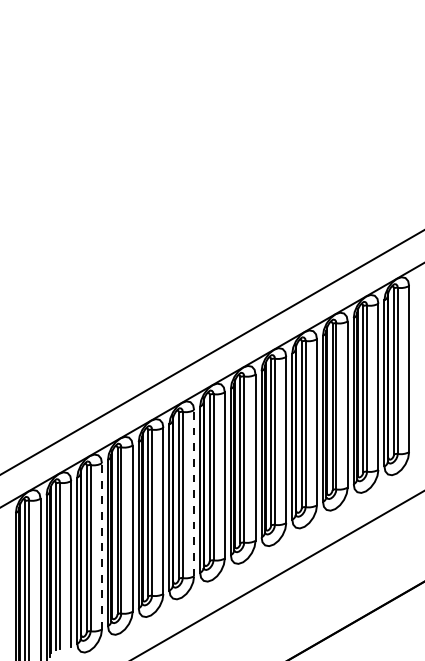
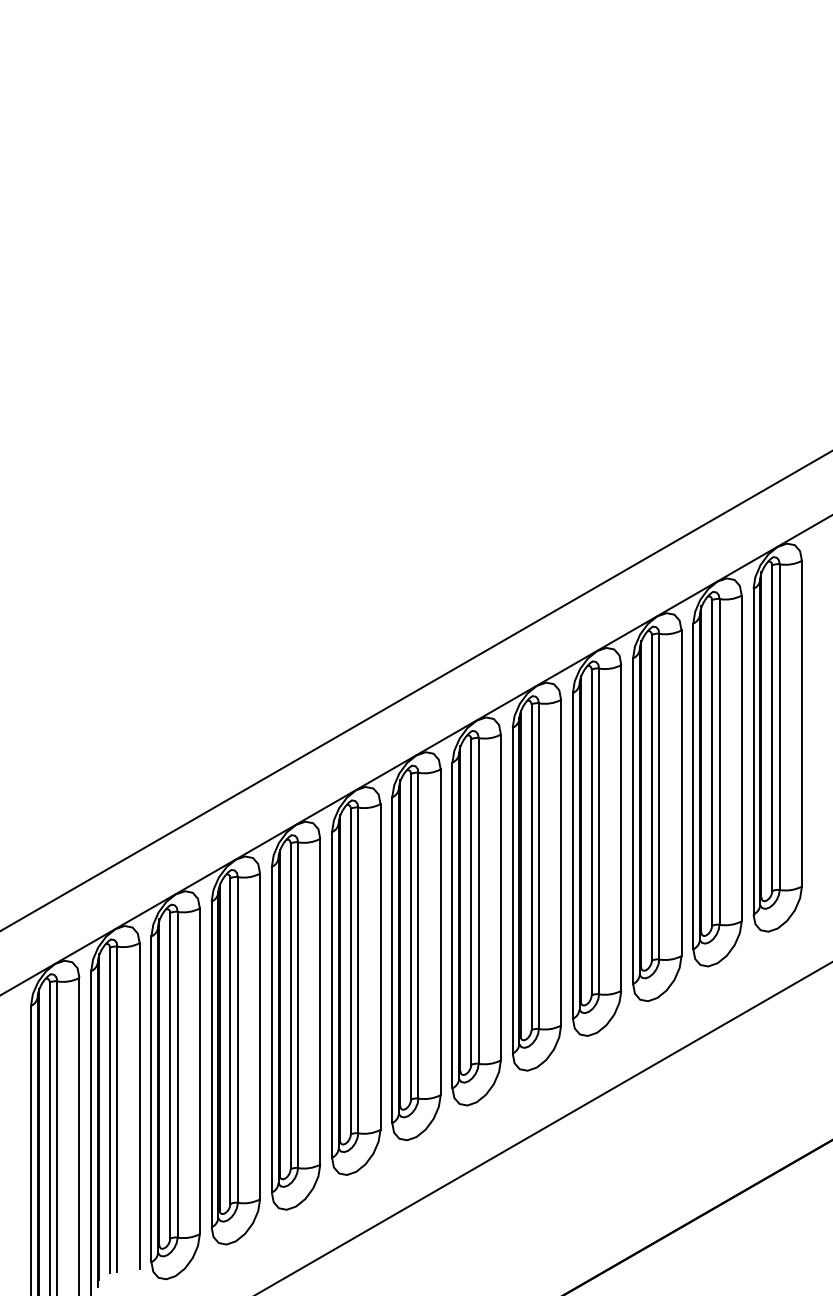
line: (194, 492) -> (381, 965), dashed -> solid
line: (101, 545) -> (198, 1069), dashed -> solid

